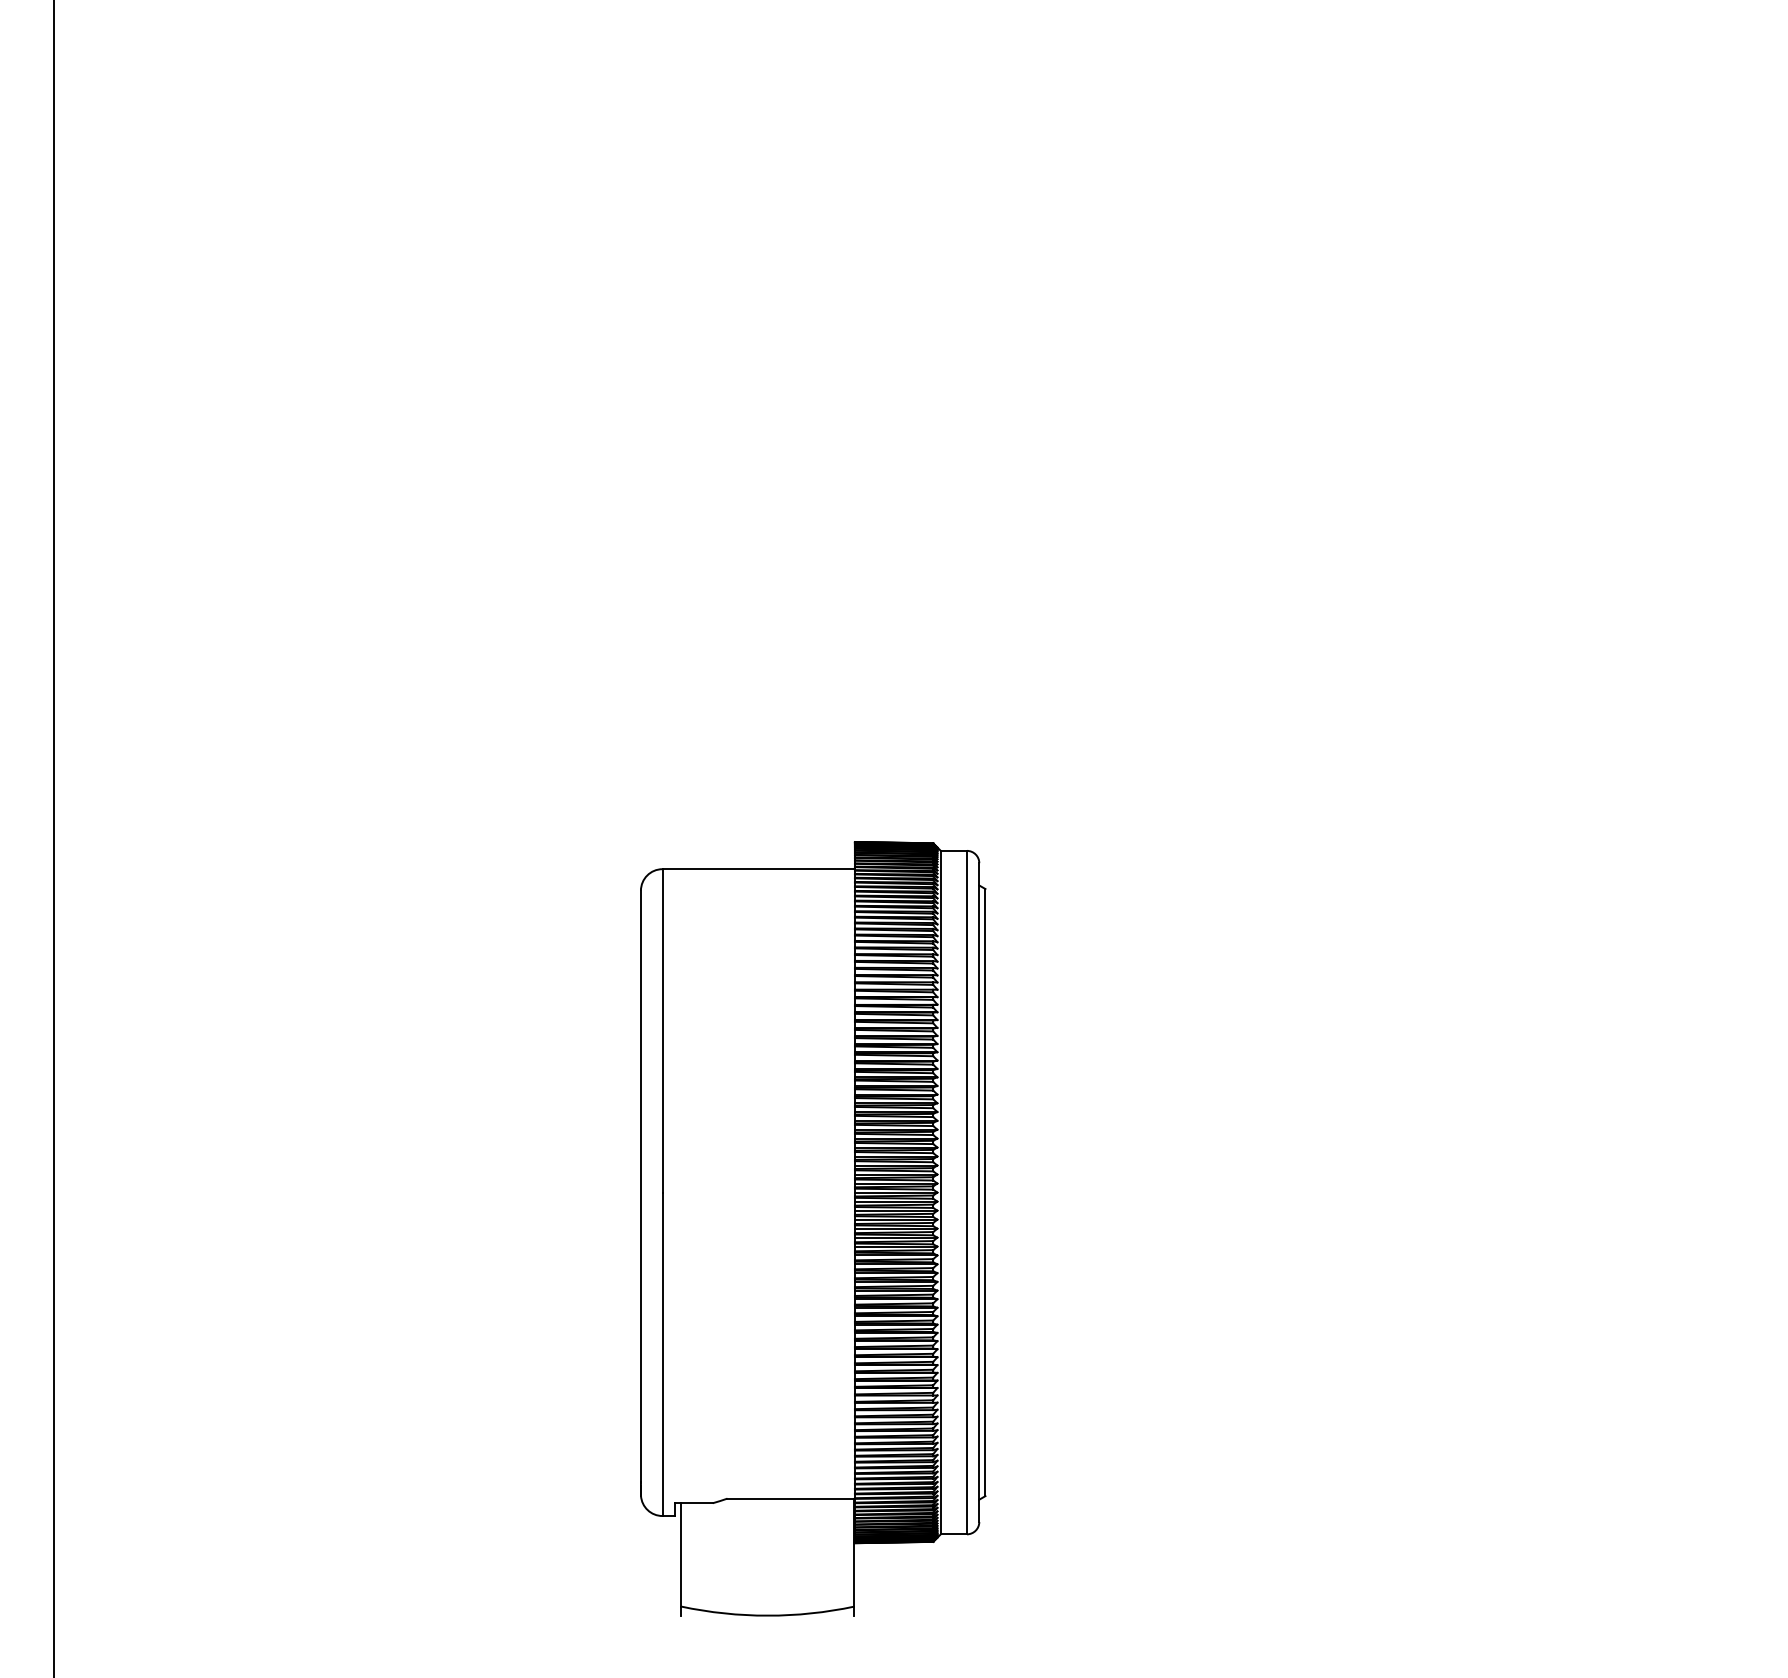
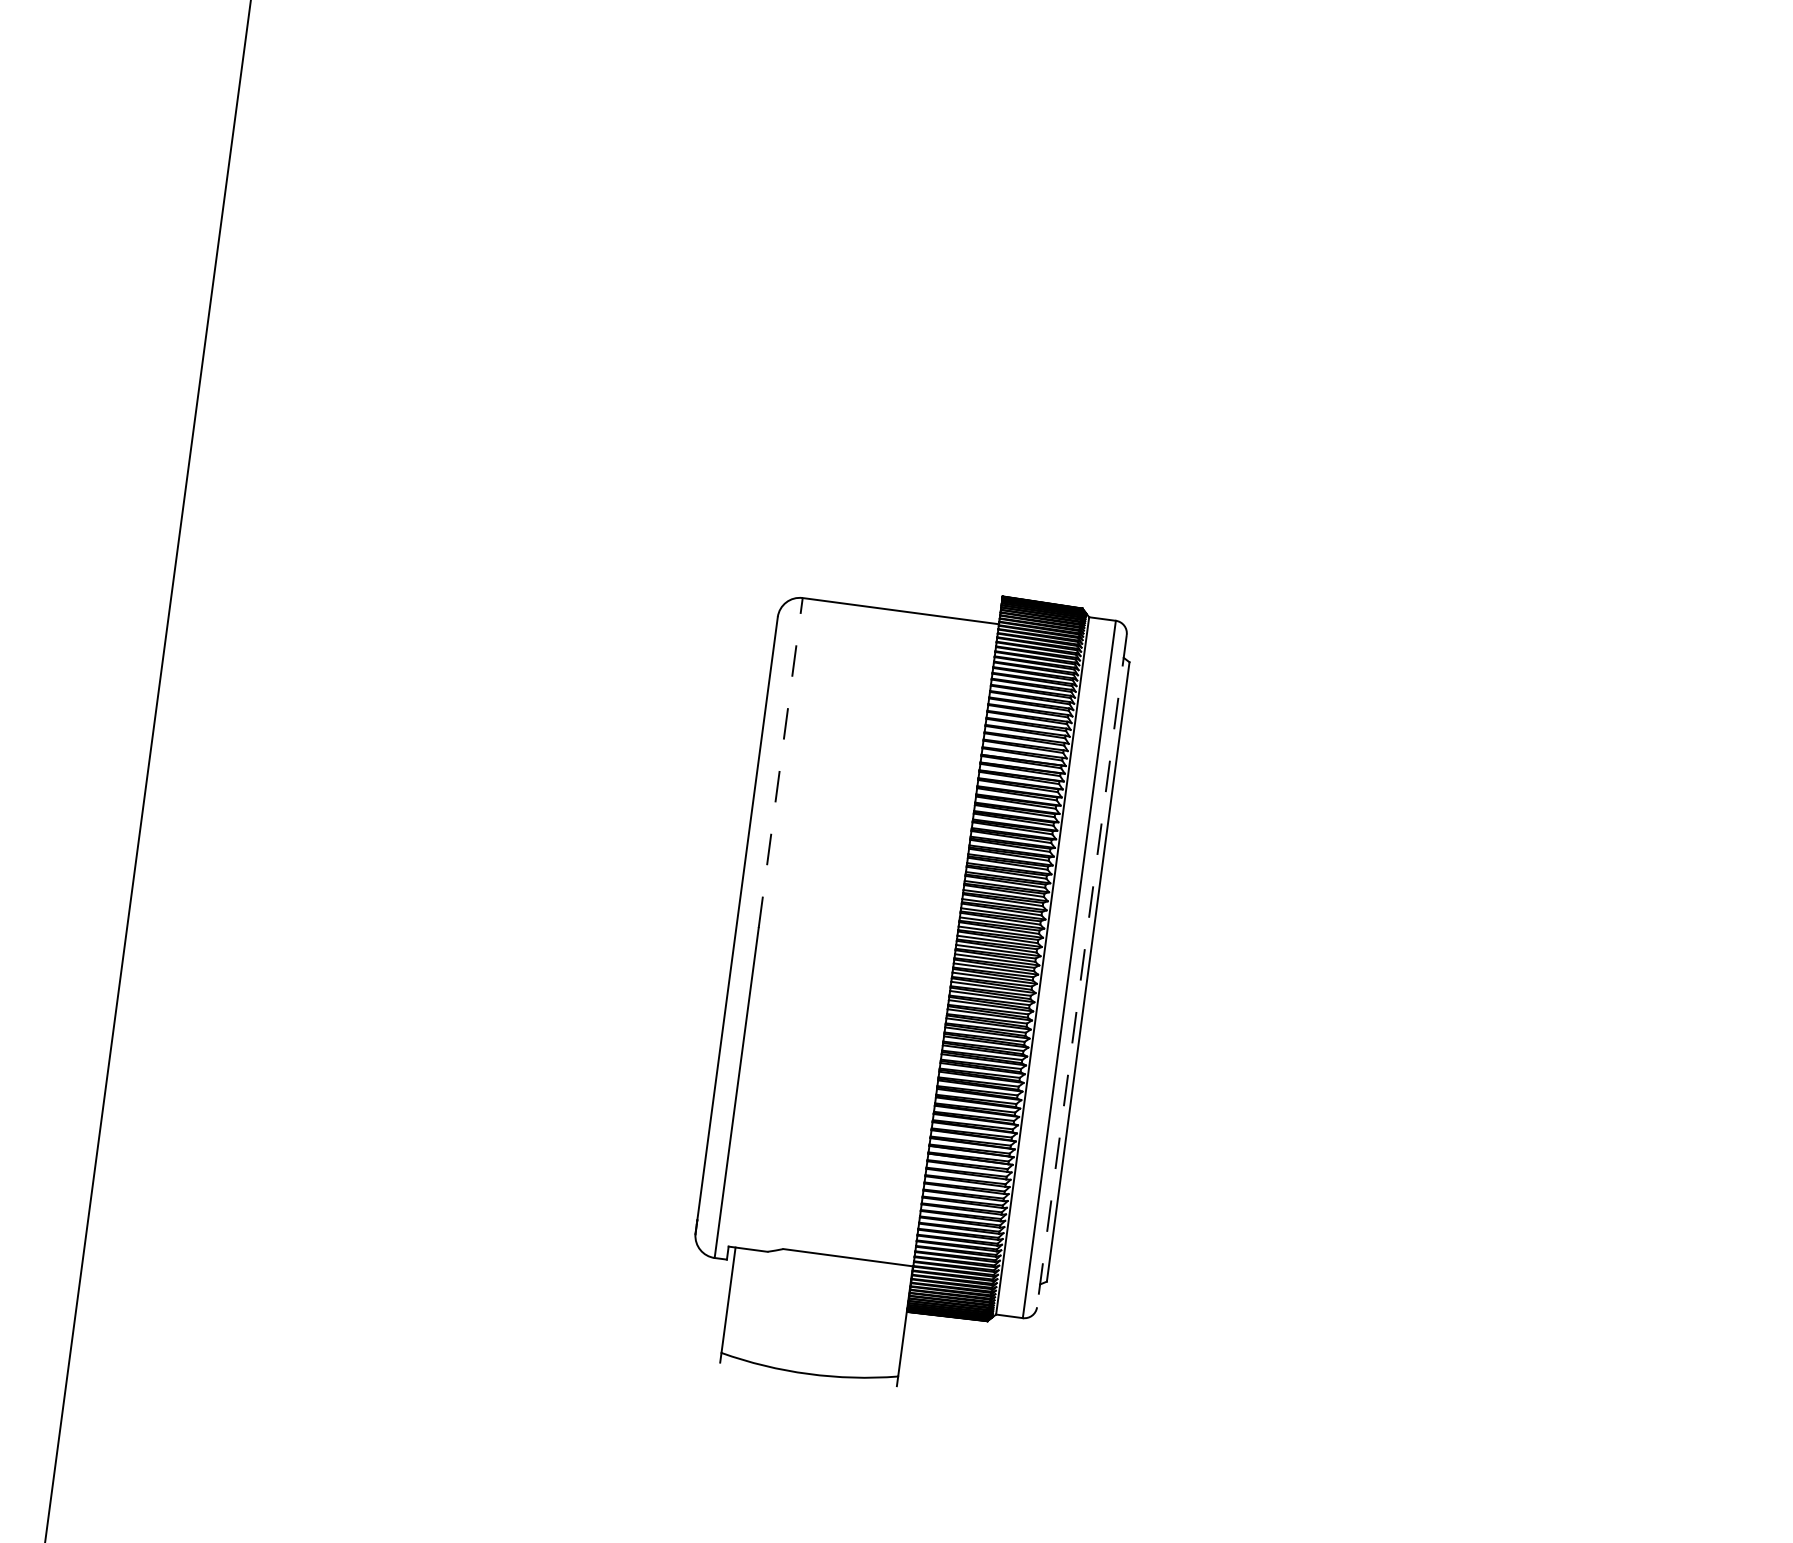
line: (662, 1030) -> (780, 762), solid -> dashed
line: (979, 1193) -> (1081, 972), solid -> dashed

